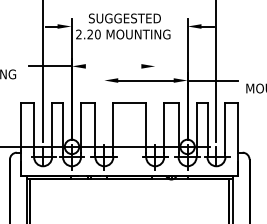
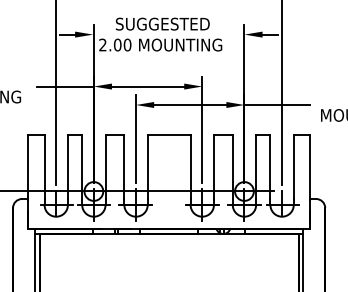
text: (90, 34) -> (117, 45), 2.20 -> 2.00
line: (113, 66) -> (147, 86), added
line: (155, 99) -> (202, 129), added
line: (104, 106) -> (136, 138), added

